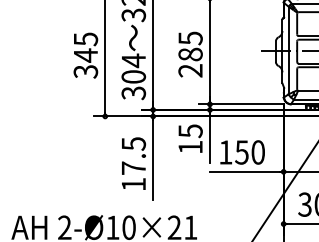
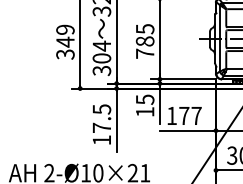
text: (85, 38) -> (65, 29), 345 -> 349
text: (189, 70) -> (144, 53), 285 -> 785
text: (250, 151) -> (190, 115), 150 -> 177

